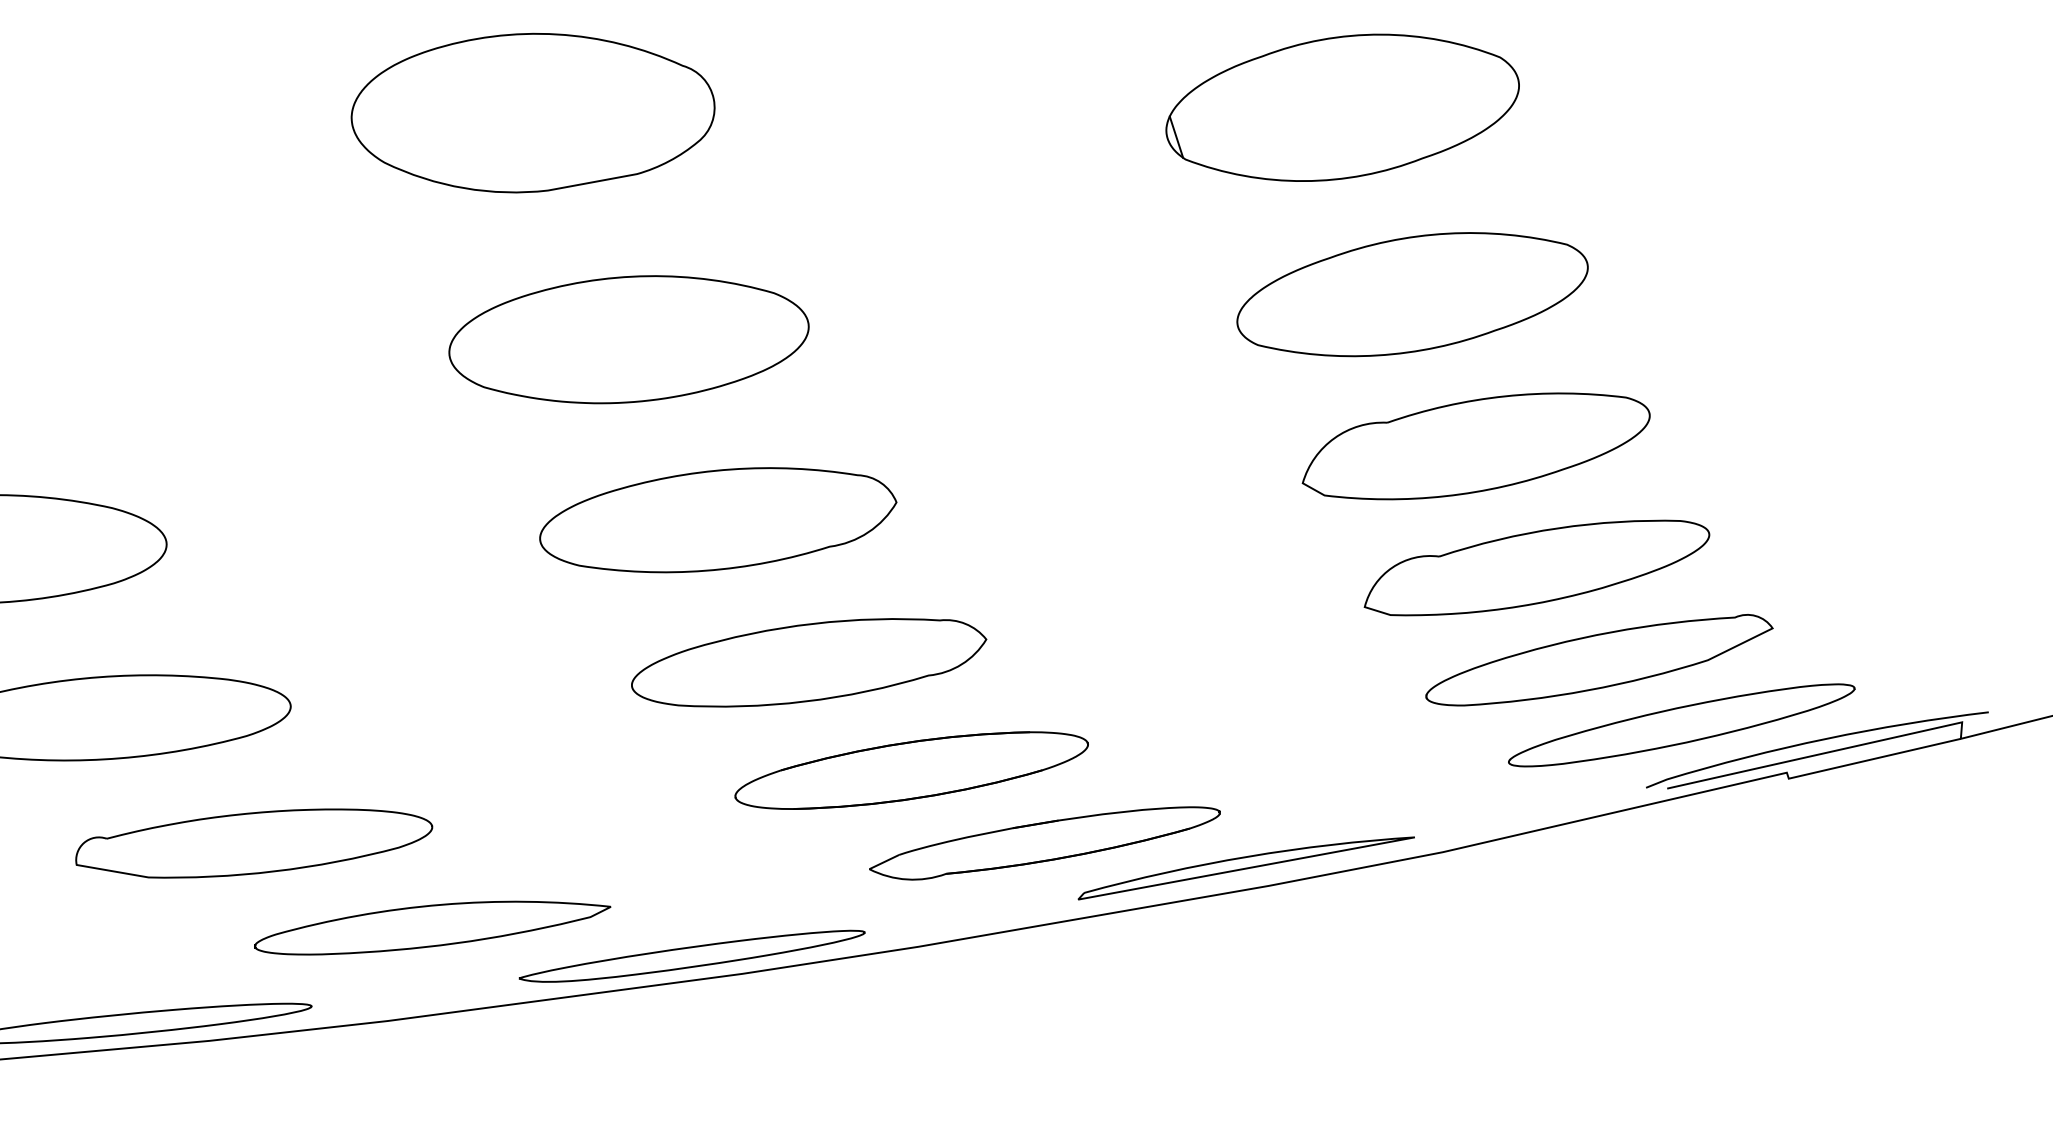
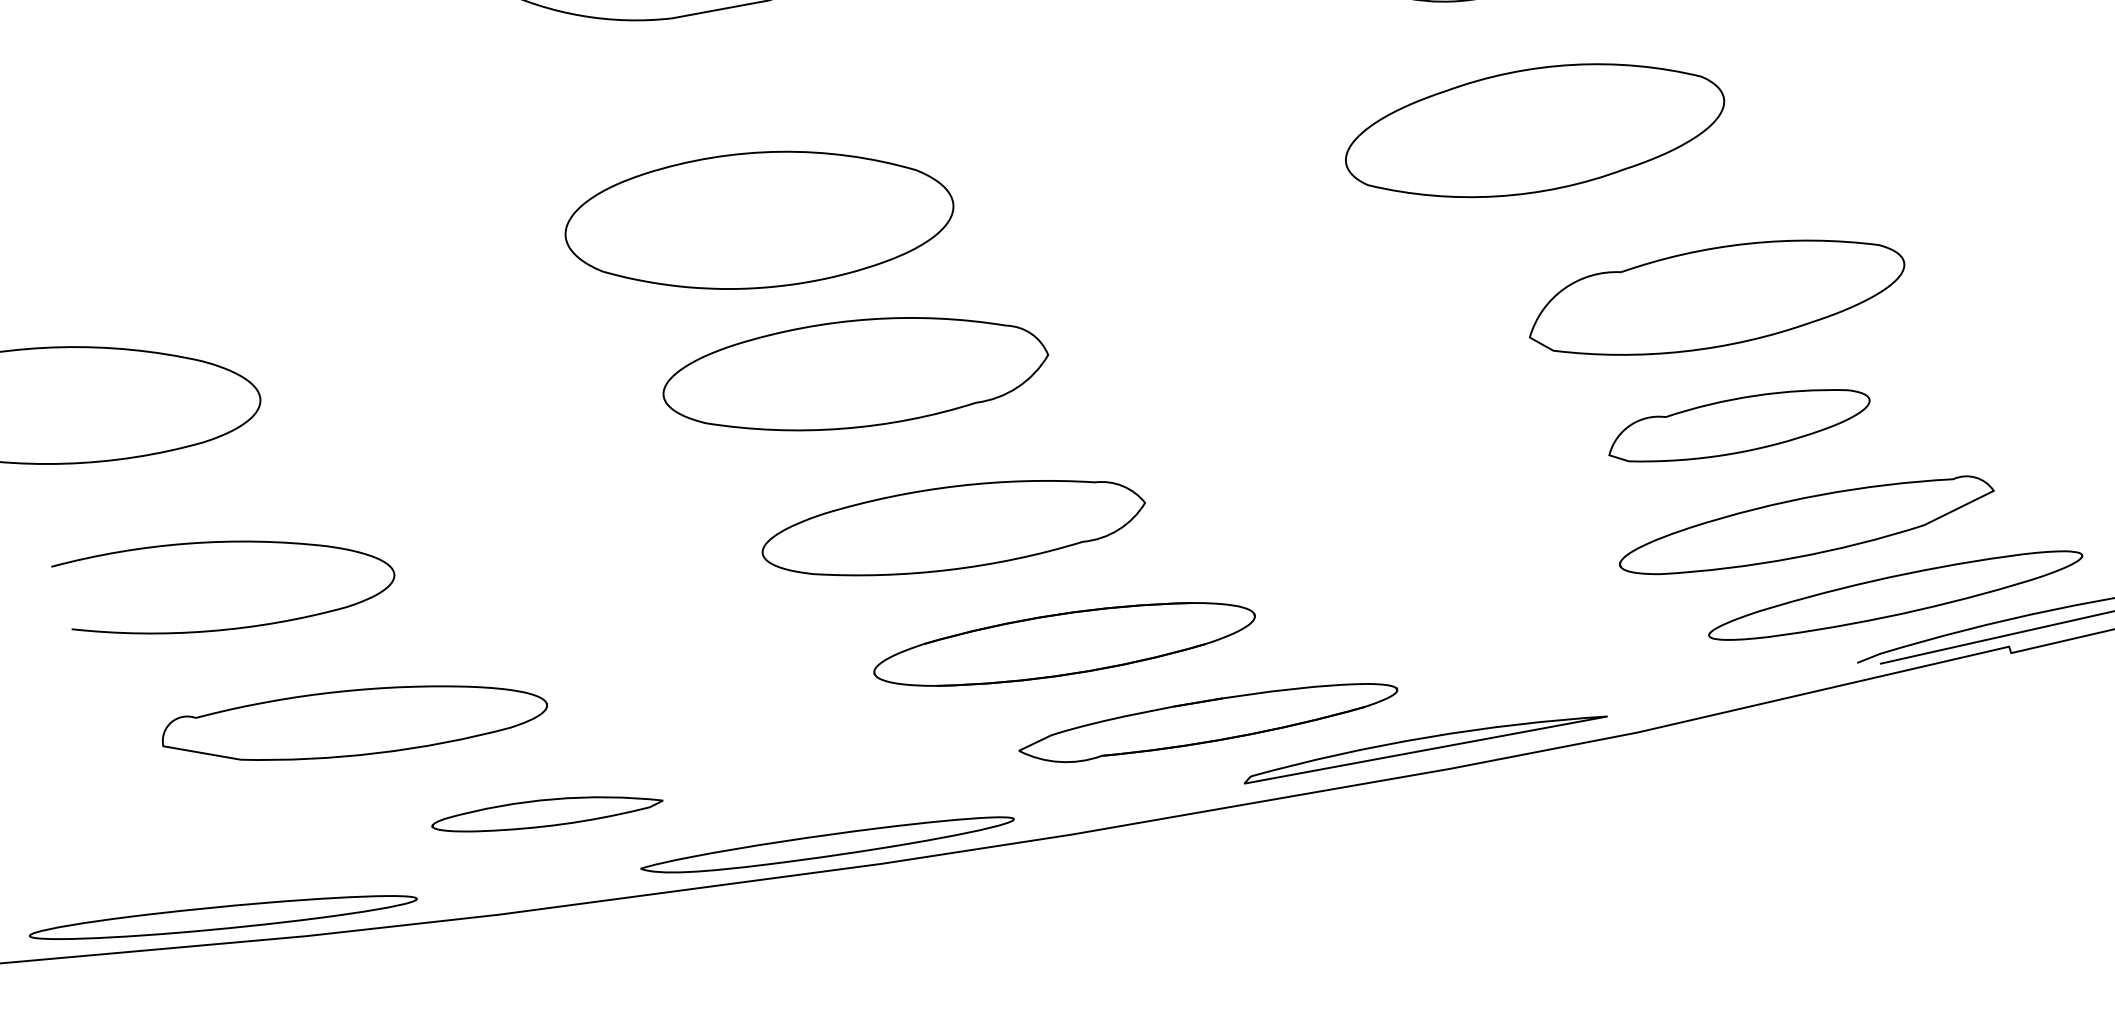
part: (1412, 294) -> (1534, 130), moved
part: (628, 339) -> (758, 220), moved
part: (1475, 446) -> (1716, 297), moved
part: (1536, 567) -> (1738, 425), size x0.7
part: (432, 927) -> (547, 813), size x0.6

